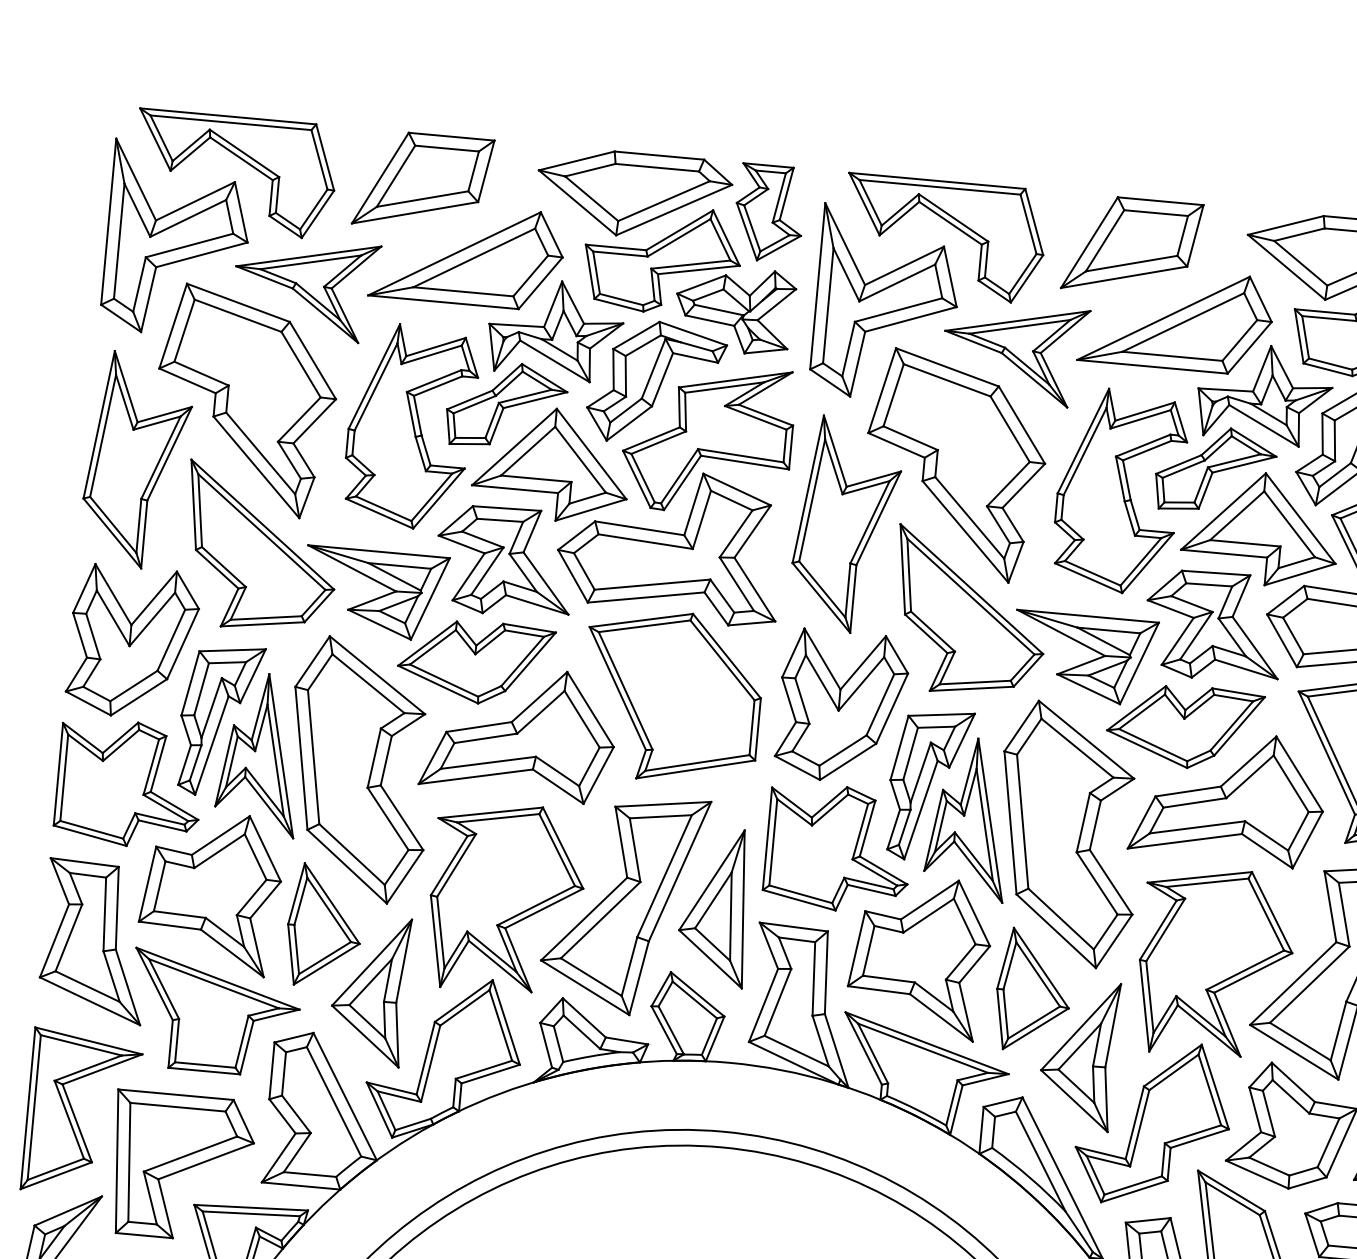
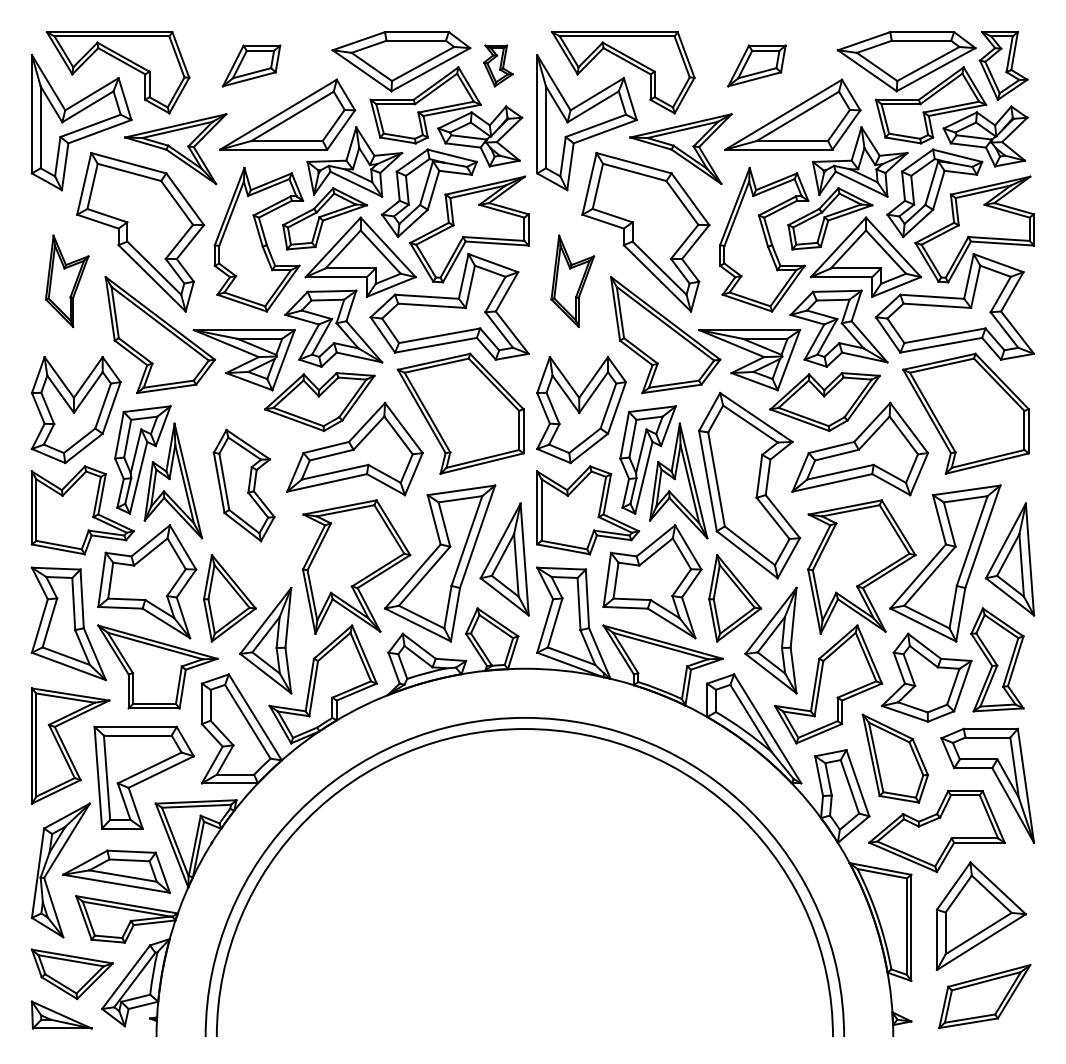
part: (423, 181) -> (251, 65), size x0.6
part: (769, 212) -> (498, 65), size x0.6
part: (1131, 245) -> (756, 65), size x0.6
part: (135, 460) -> (66, 281), size x0.6
part: (845, 525) -> (572, 281), size x0.6
part: (358, 769) -> (243, 485), size x0.6

